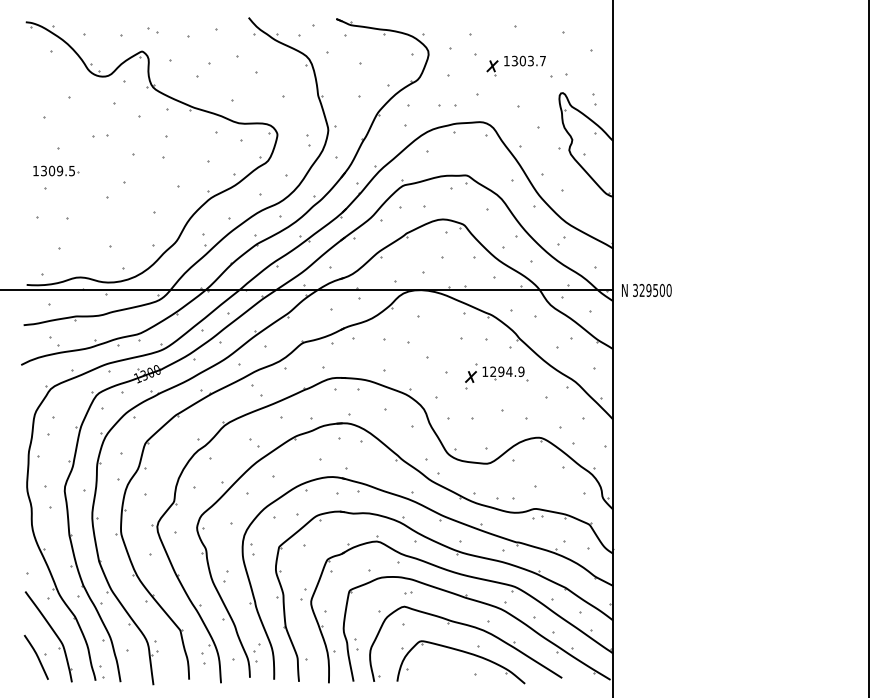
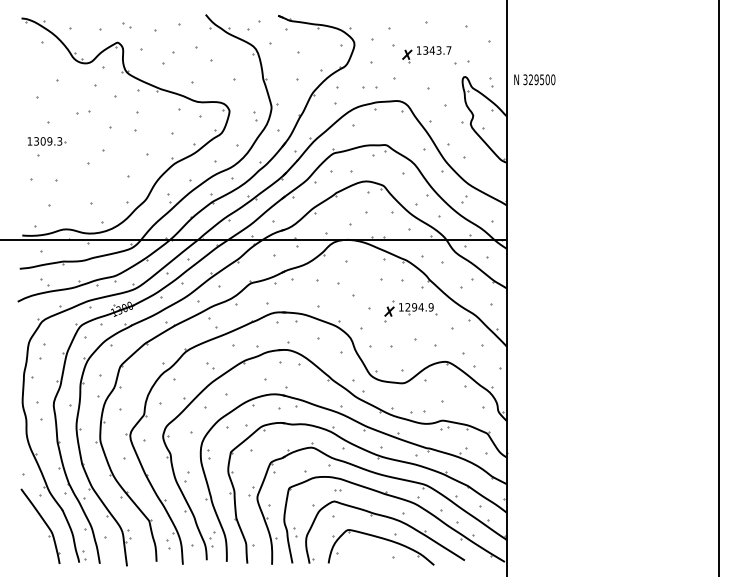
text: (522, 60) -> (432, 50), 1303.7 -> 1343.7
text: (72, 170) -> (60, 140), 1309.5 -> 1309.3
text: (646, 290) -> (534, 79), moved
part: (35, 656) -> (29, 542), removed

